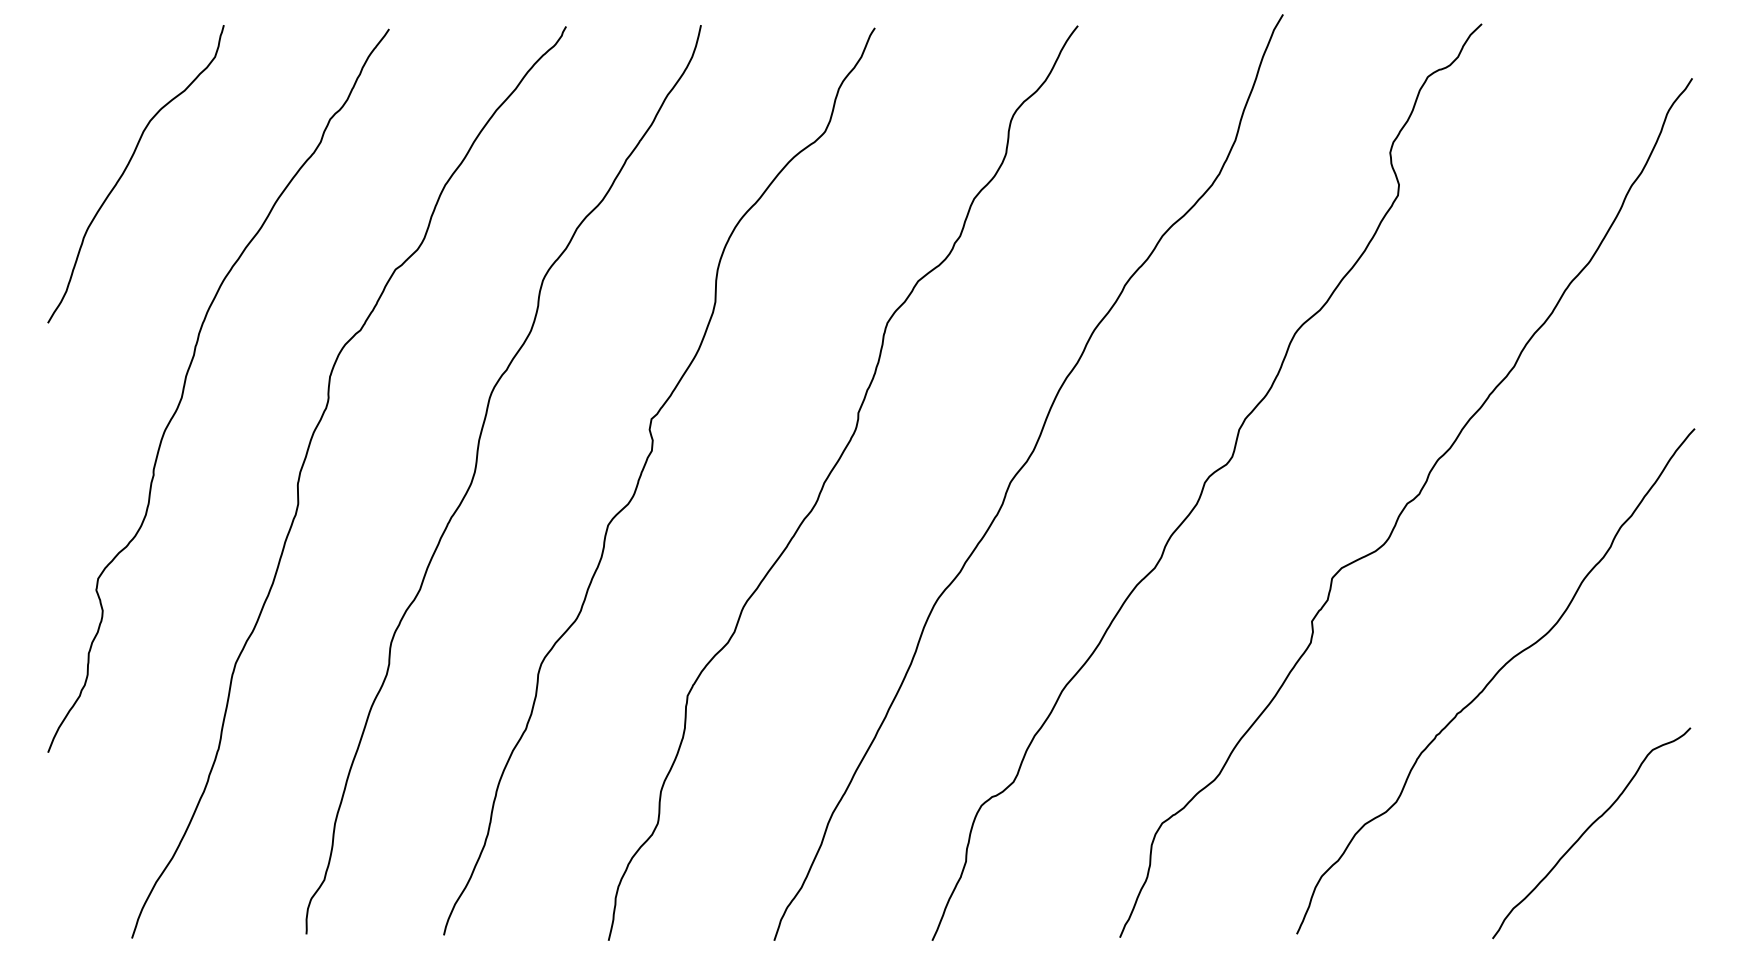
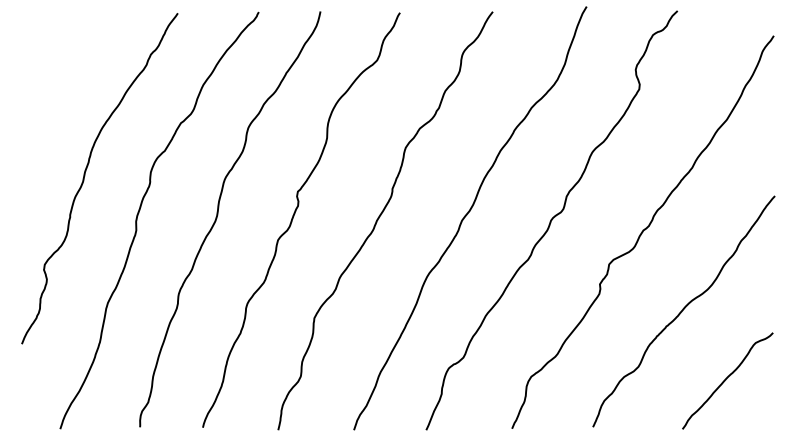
curve: (128, 169) -> (58, 77), removed

